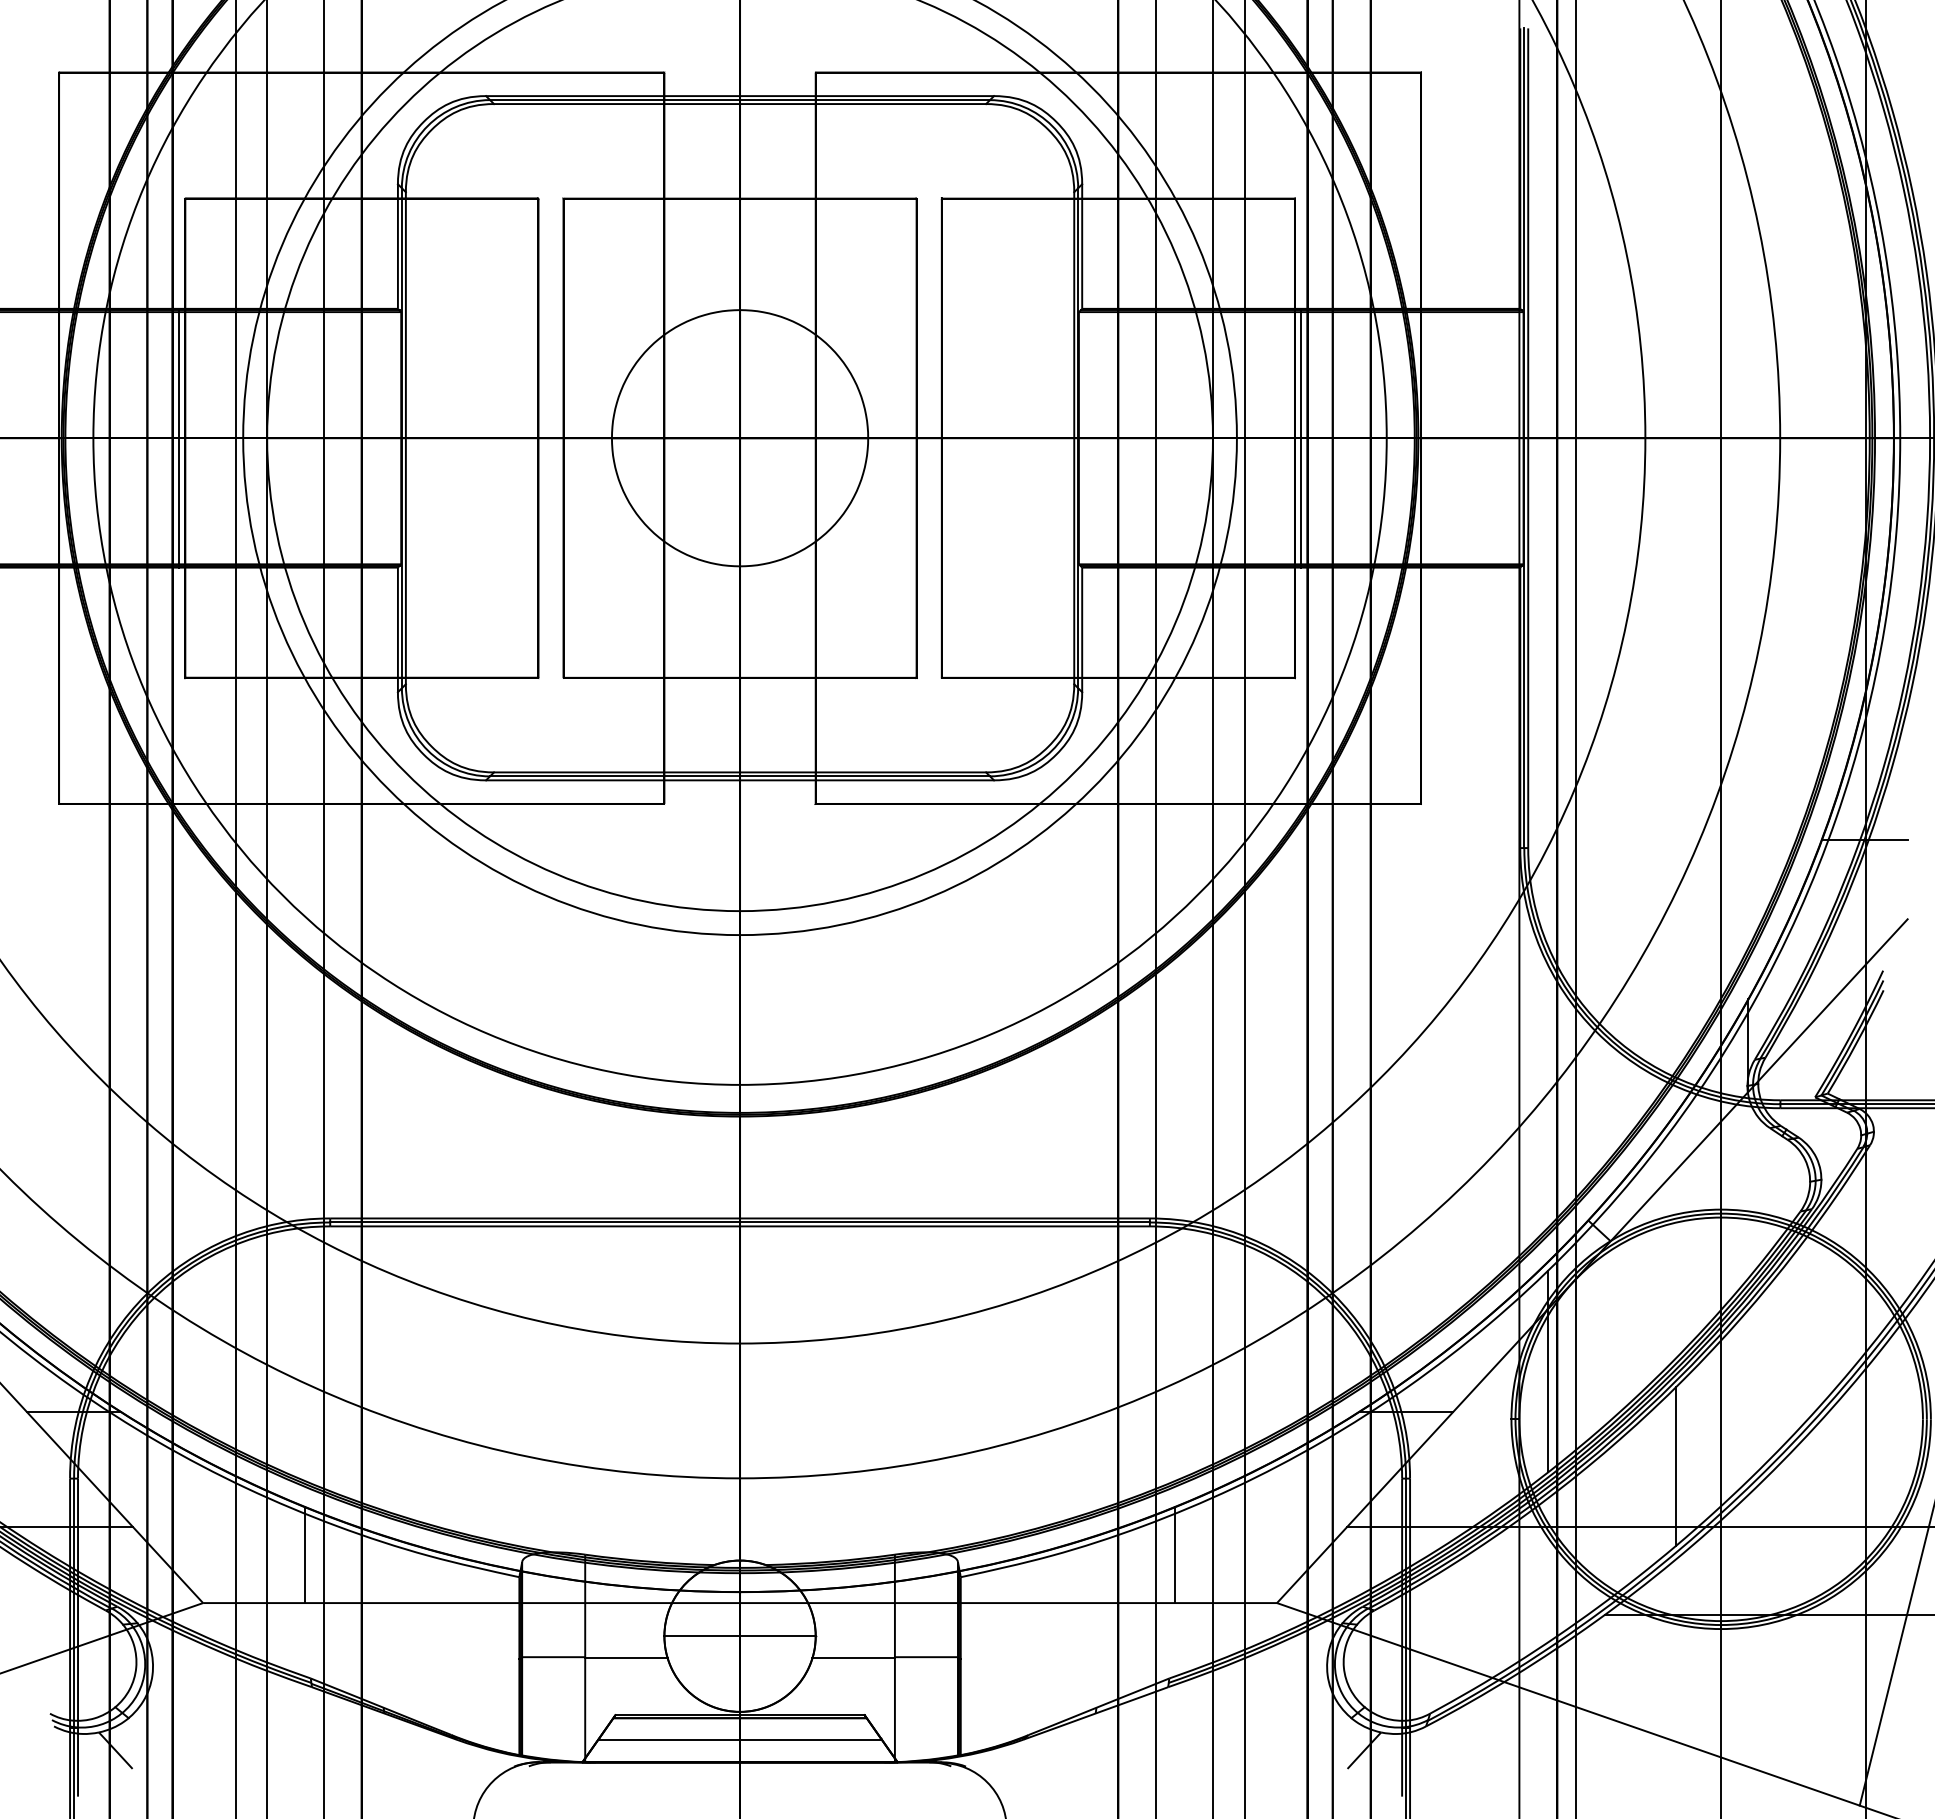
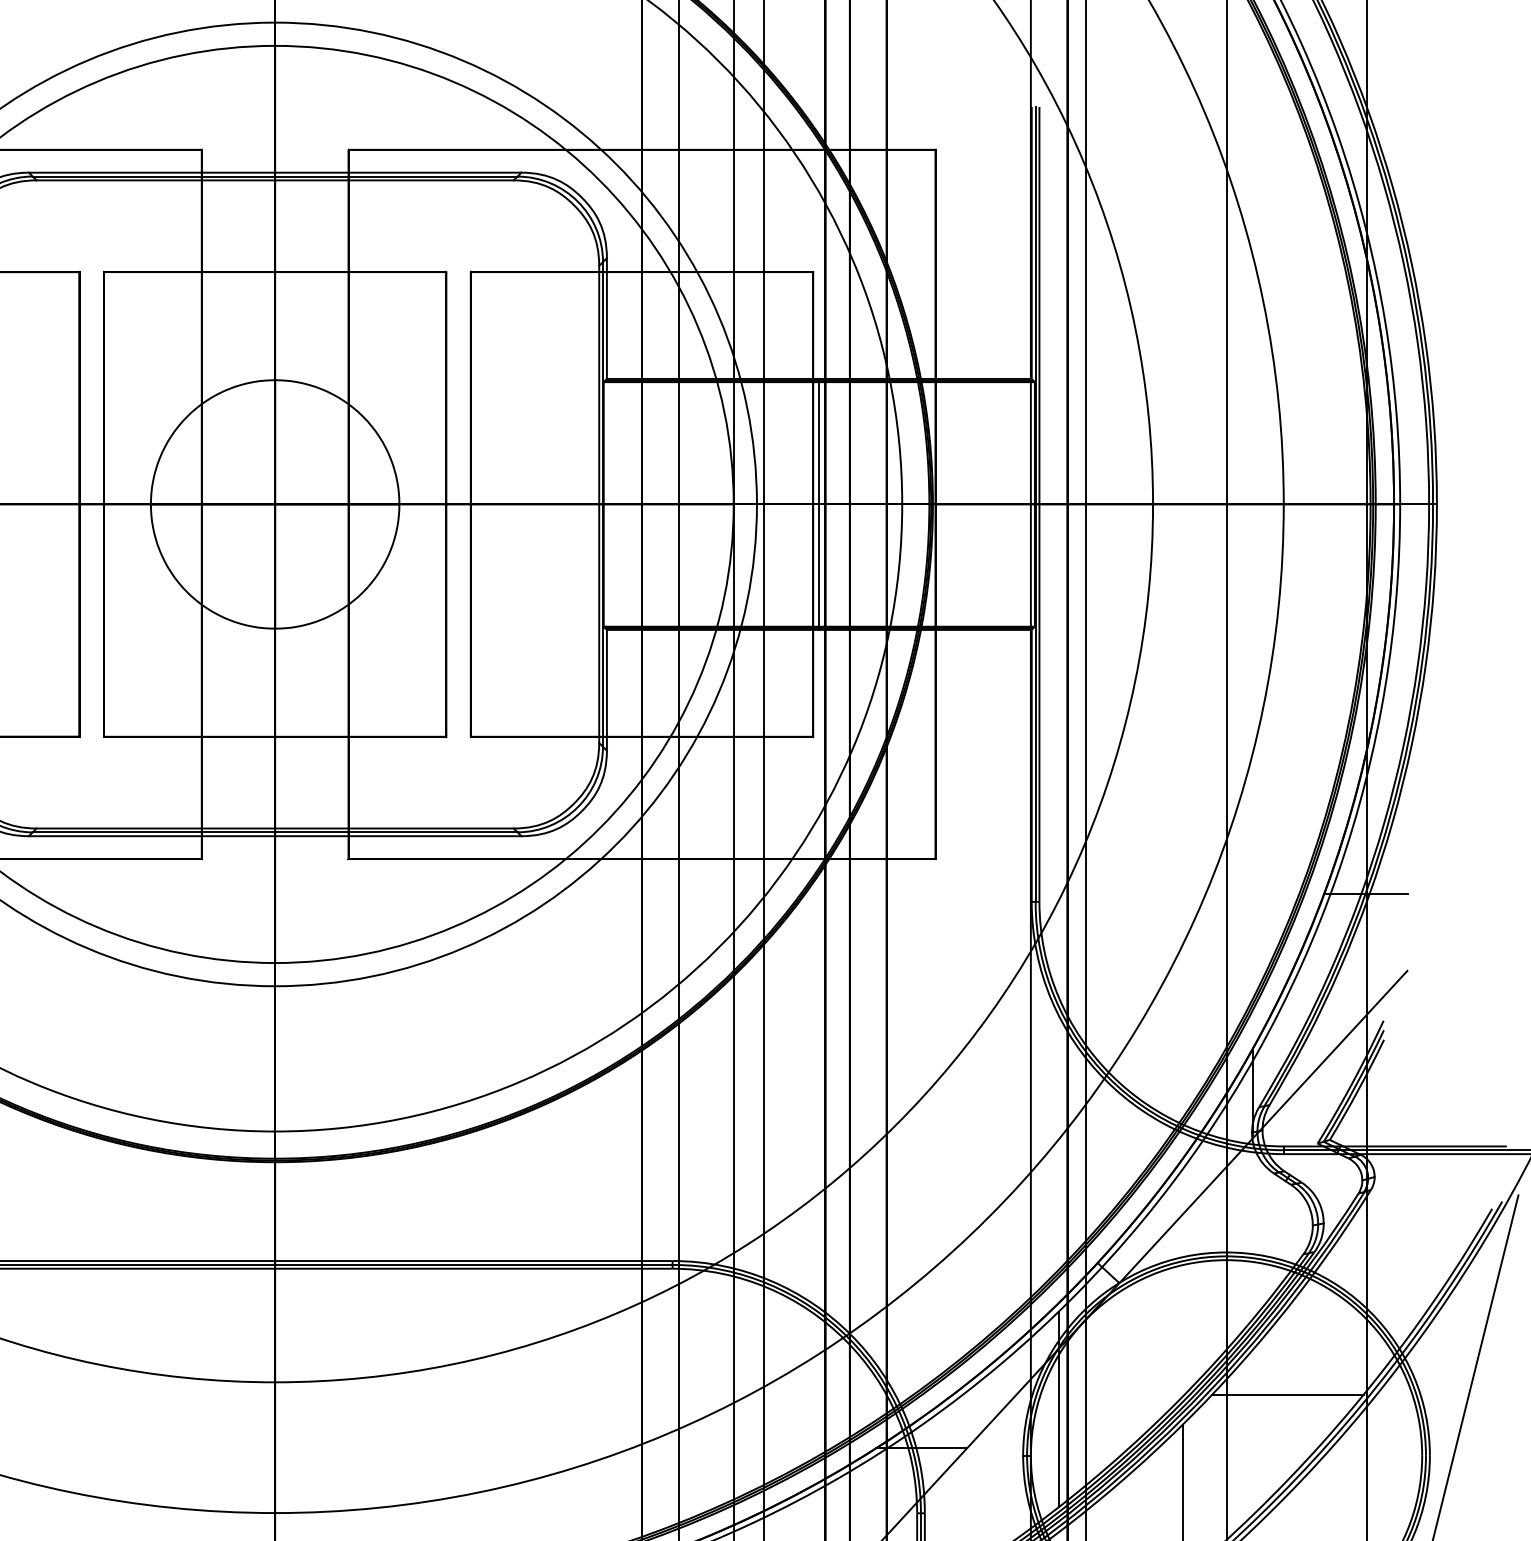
line: (1784, 1356) -> (1287, 1394), added

